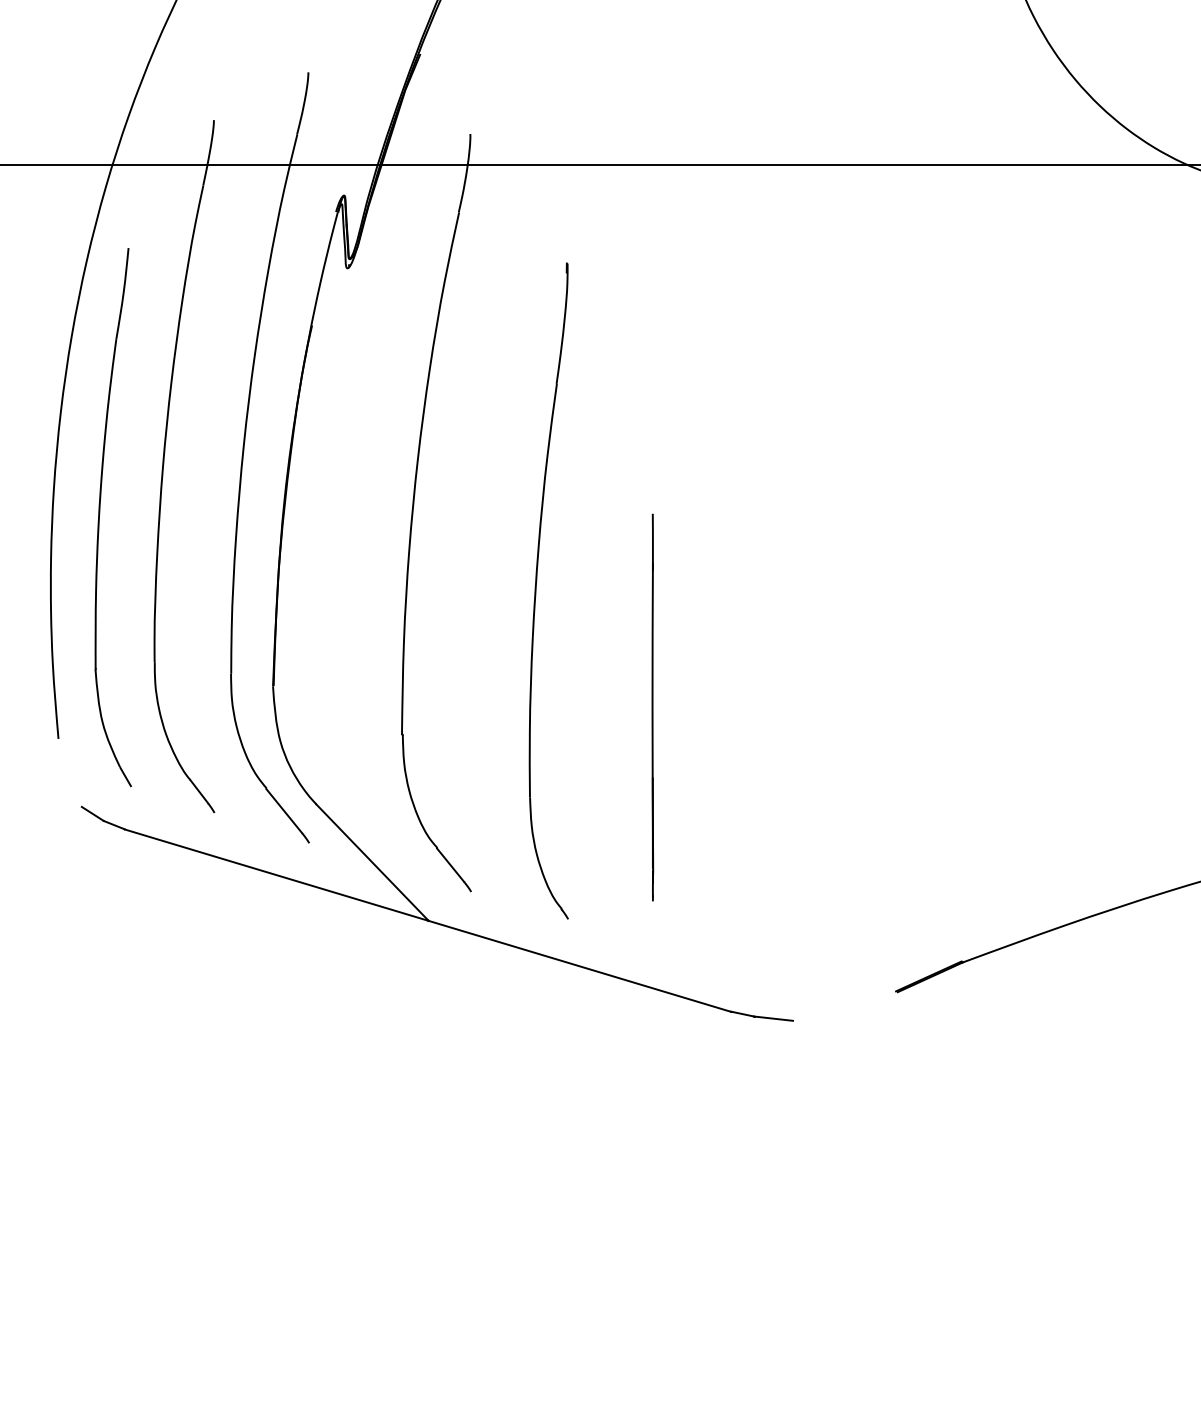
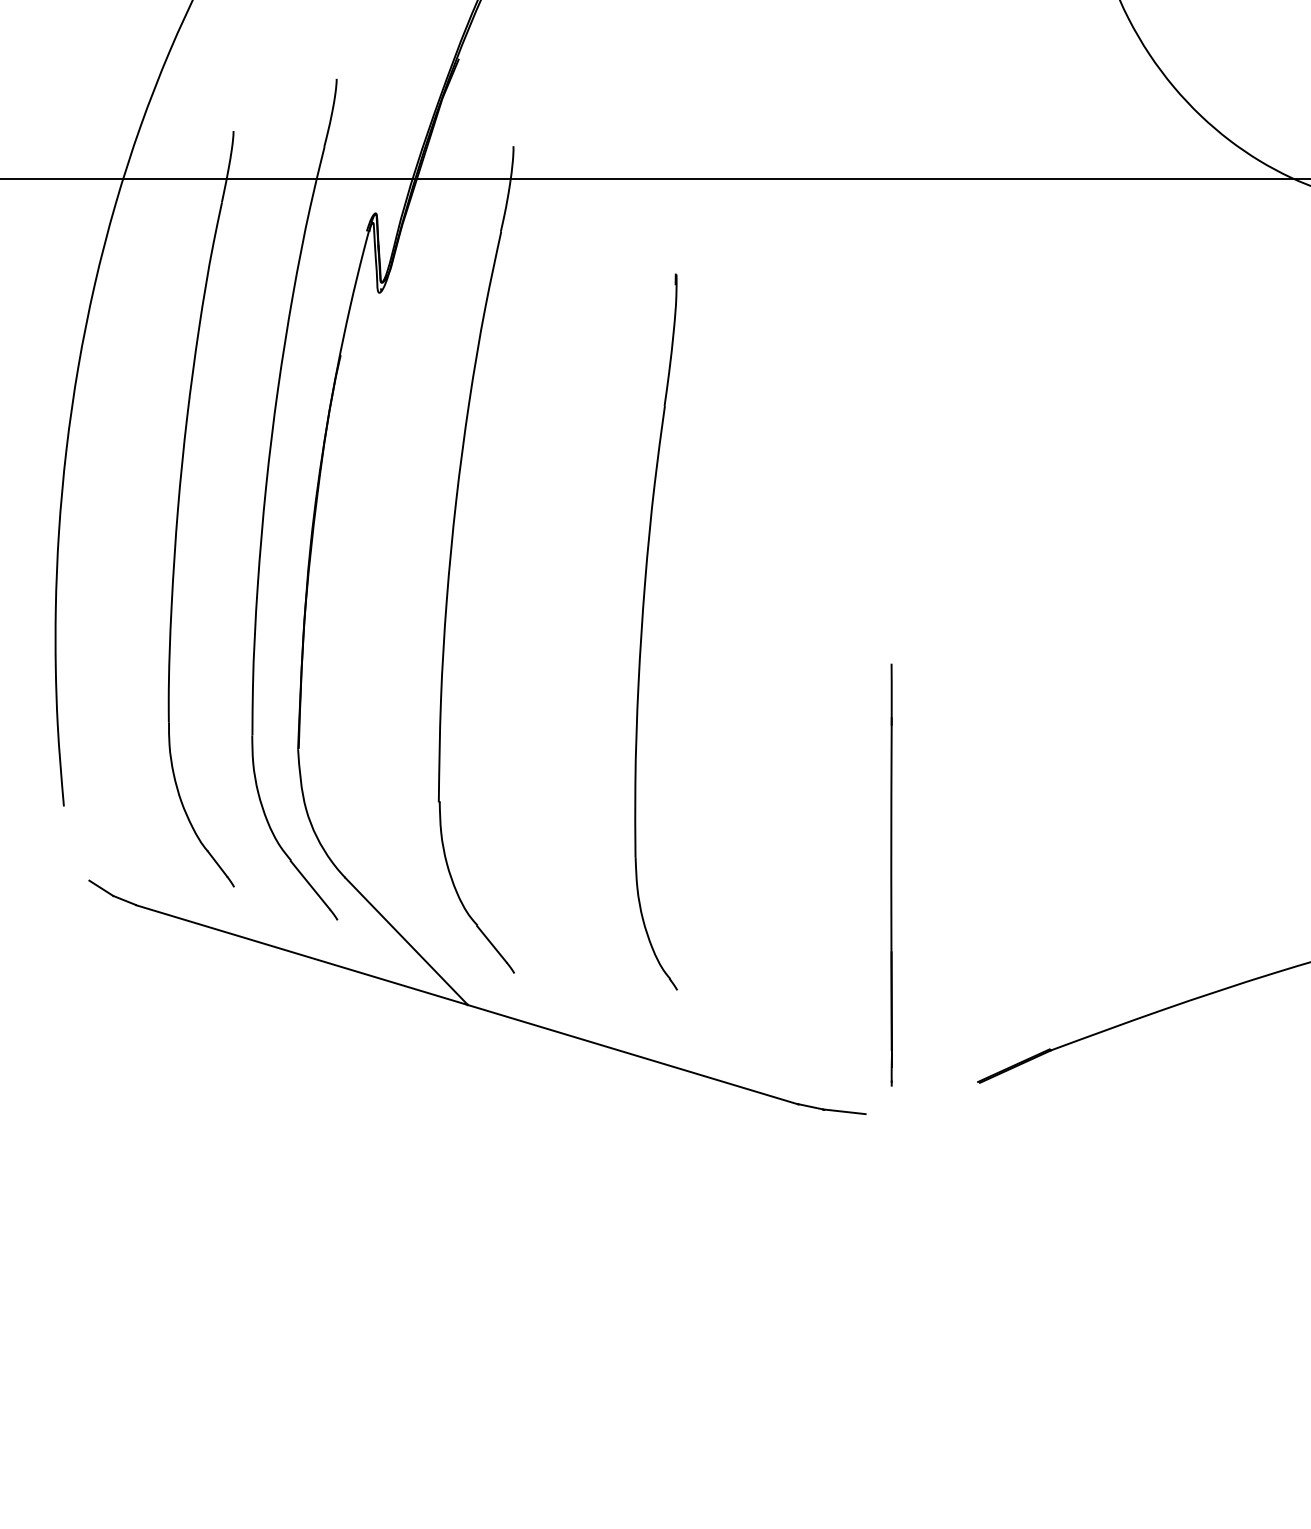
part: (100, 516) -> (109, 563), removed
part: (536, 590) -> (642, 631), moved
line: (652, 706) -> (891, 874), moved

